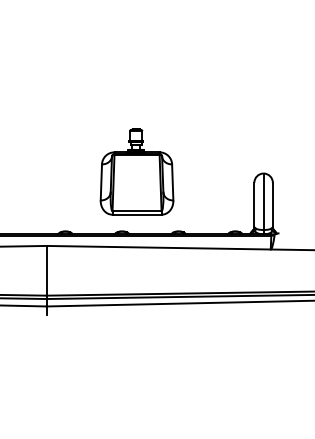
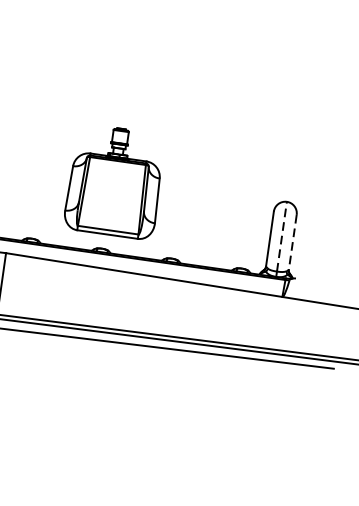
part: (136, 171) -> (114, 181), moved
line: (263, 201) -> (281, 236), solid -> dashed
line: (272, 205) -> (292, 242), solid -> dashed

